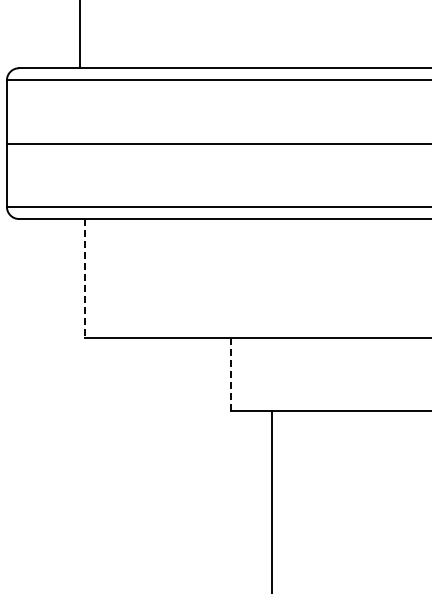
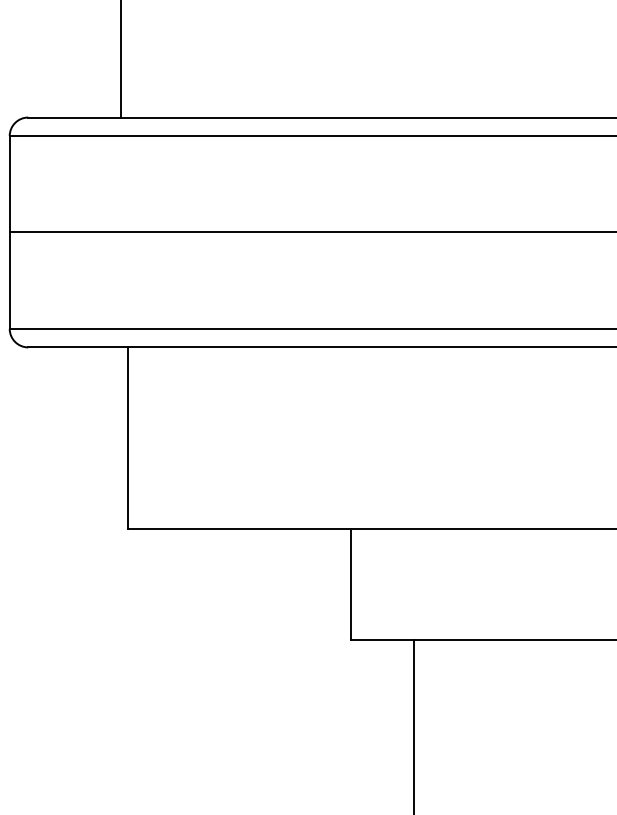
line: (84, 278) -> (127, 438), dashed -> solid
line: (230, 375) -> (350, 586), dashed -> solid

